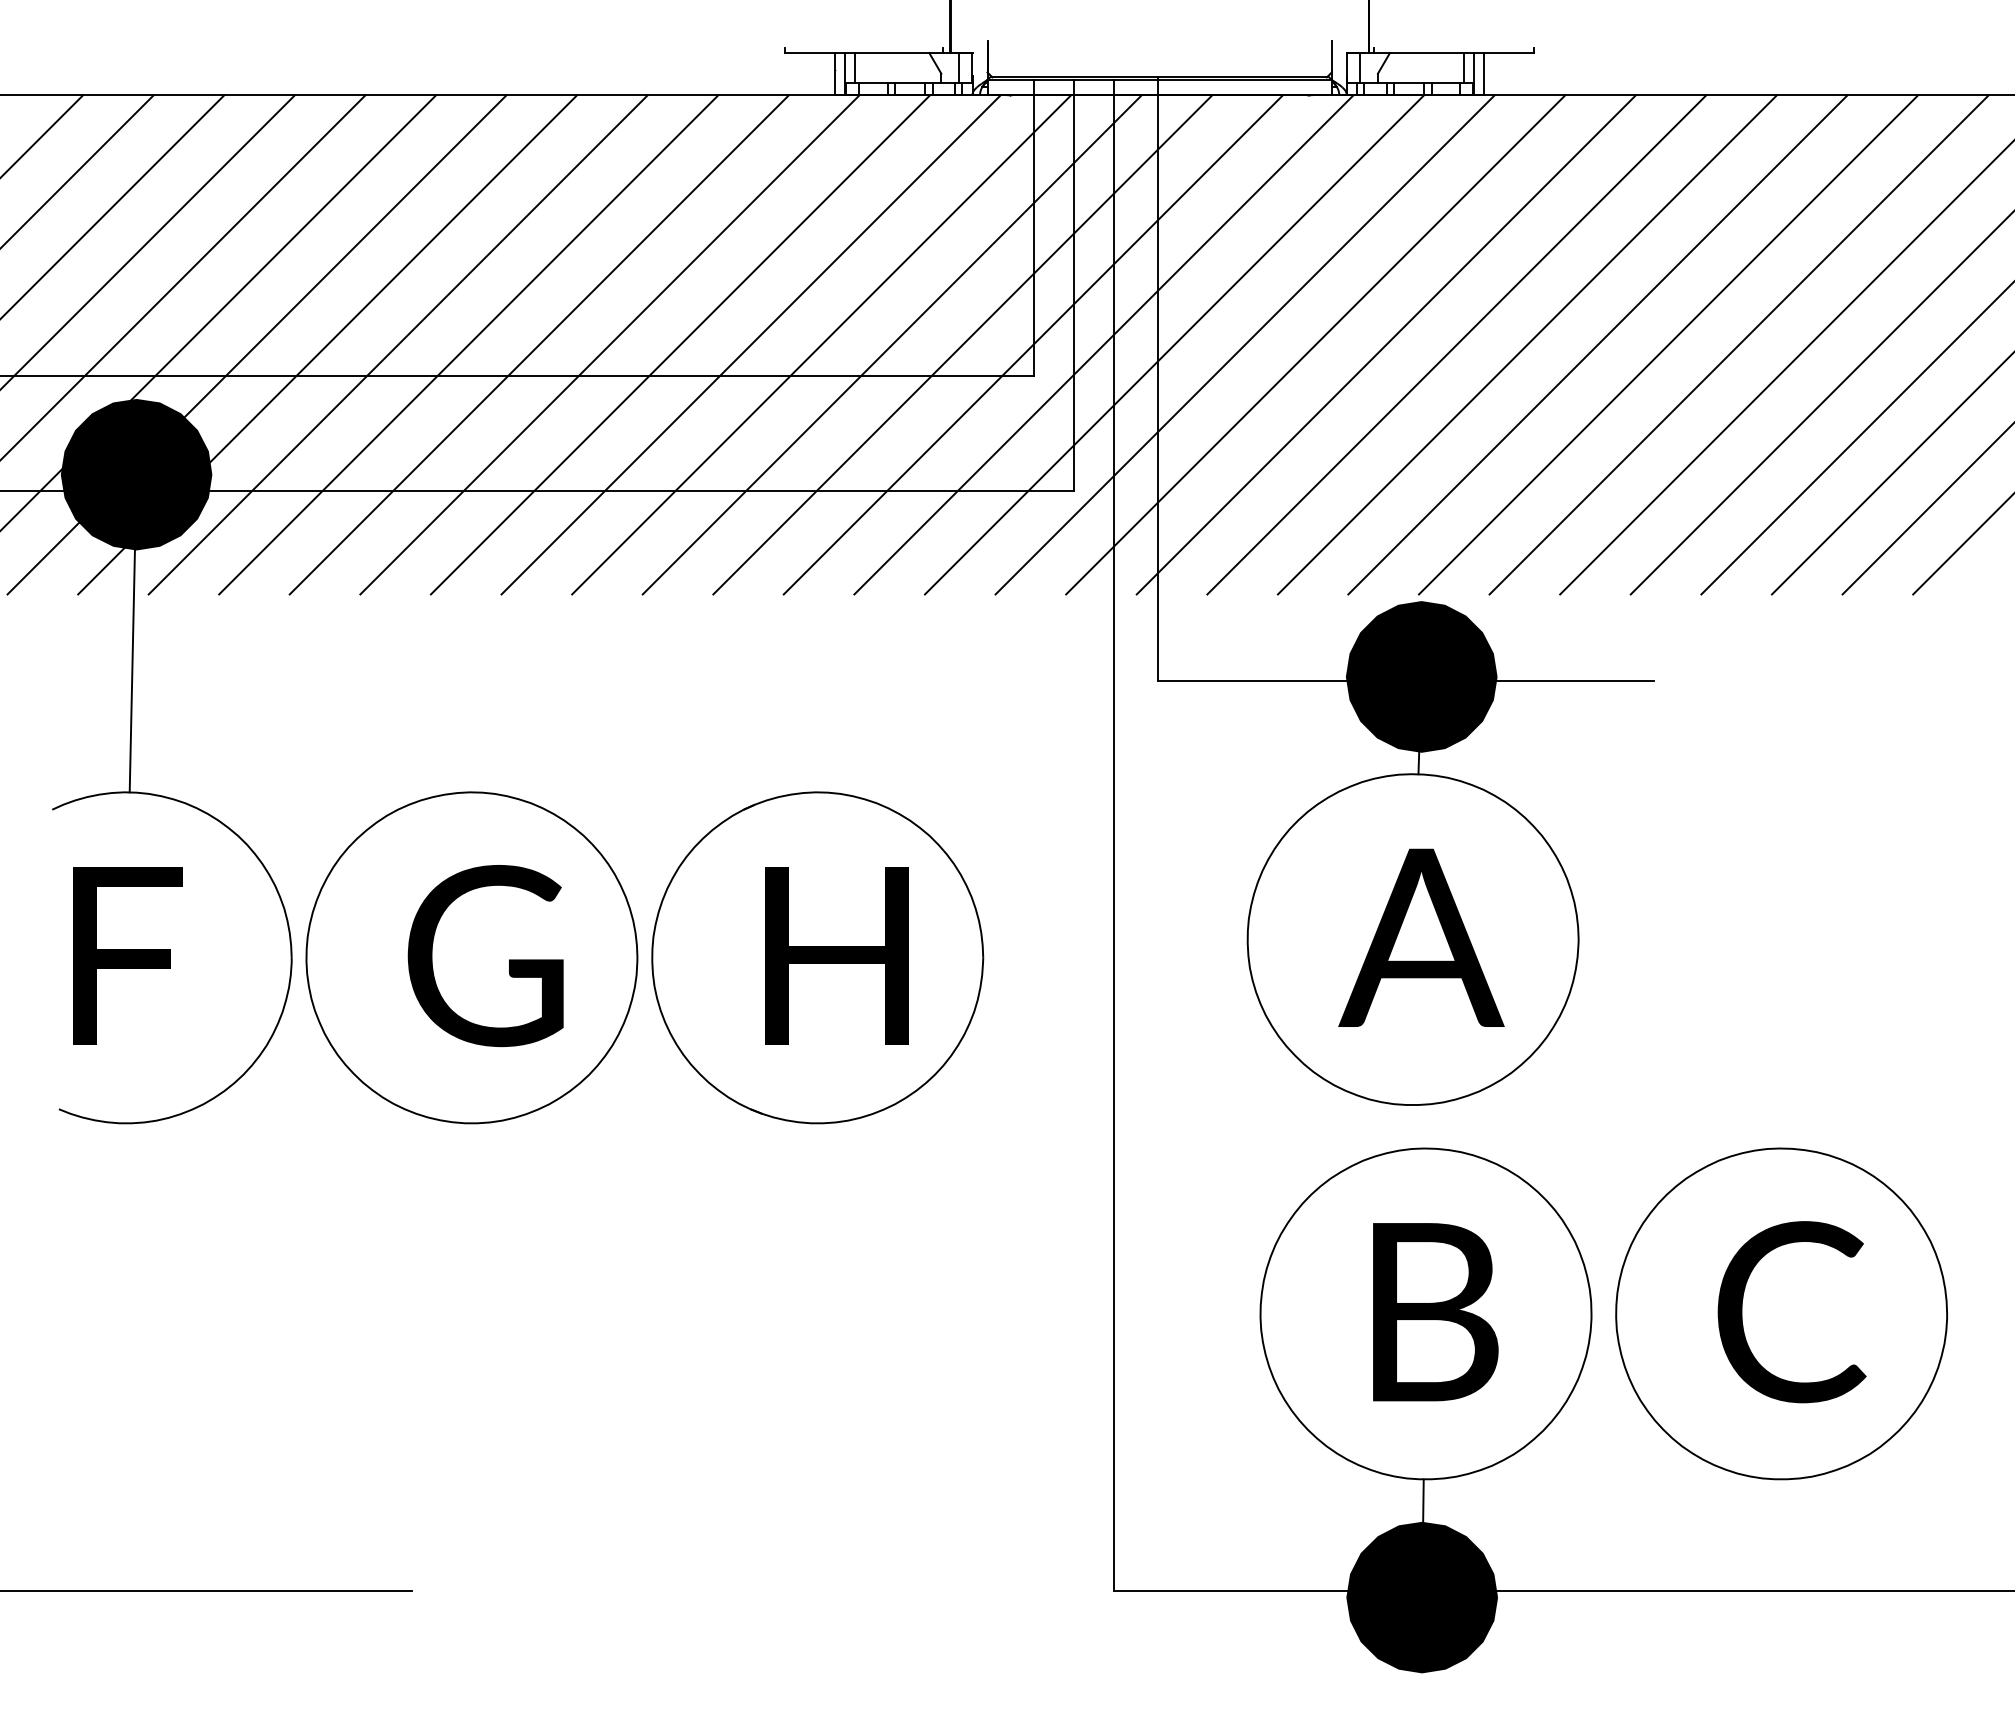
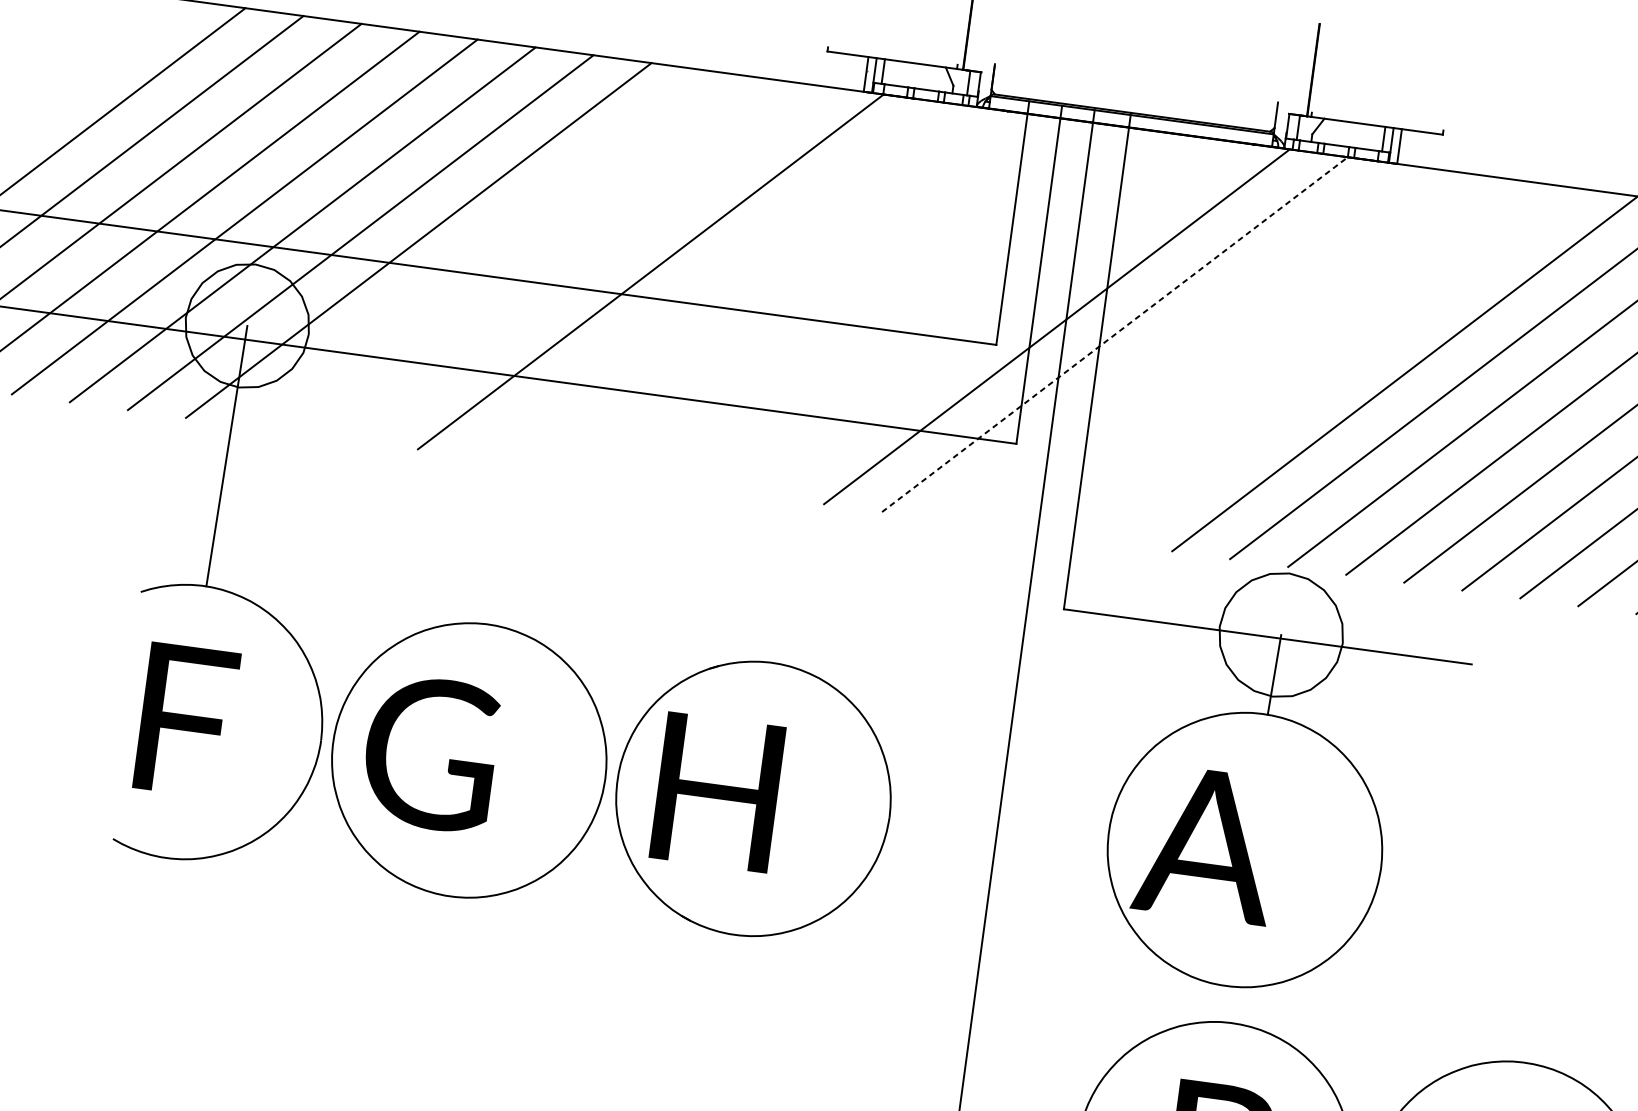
line: (397, 344) -> (476, 247), removed
line: (468, 344) -> (534, 255), removed
line: (538, 344) -> (592, 263), removed
line: (680, 344) -> (708, 279), removed
line: (750, 344) -> (766, 287), removed
line: (821, 344) -> (824, 295), removed
line: (891, 344) -> (882, 302), removed
line: (962, 344) -> (940, 310), removed
line: (1032, 344) -> (998, 318), removed
line: (1174, 344) -> (1115, 334), solid -> dashed
line: (1244, 344) -> (1172, 342), removed
line: (1315, 344) -> (1230, 349), removed
line: (1385, 344) -> (1288, 357), removed
line: (1456, 344) -> (1346, 365), removed
fill: (136, 474) -> (247, 325), removed
fill: (1421, 676) -> (1281, 634), removed
text: (1421, 937) -> (1207, 844), moved
text: (836, 955) -> (717, 792), moved
text: (485, 956) -> (430, 754), moved

